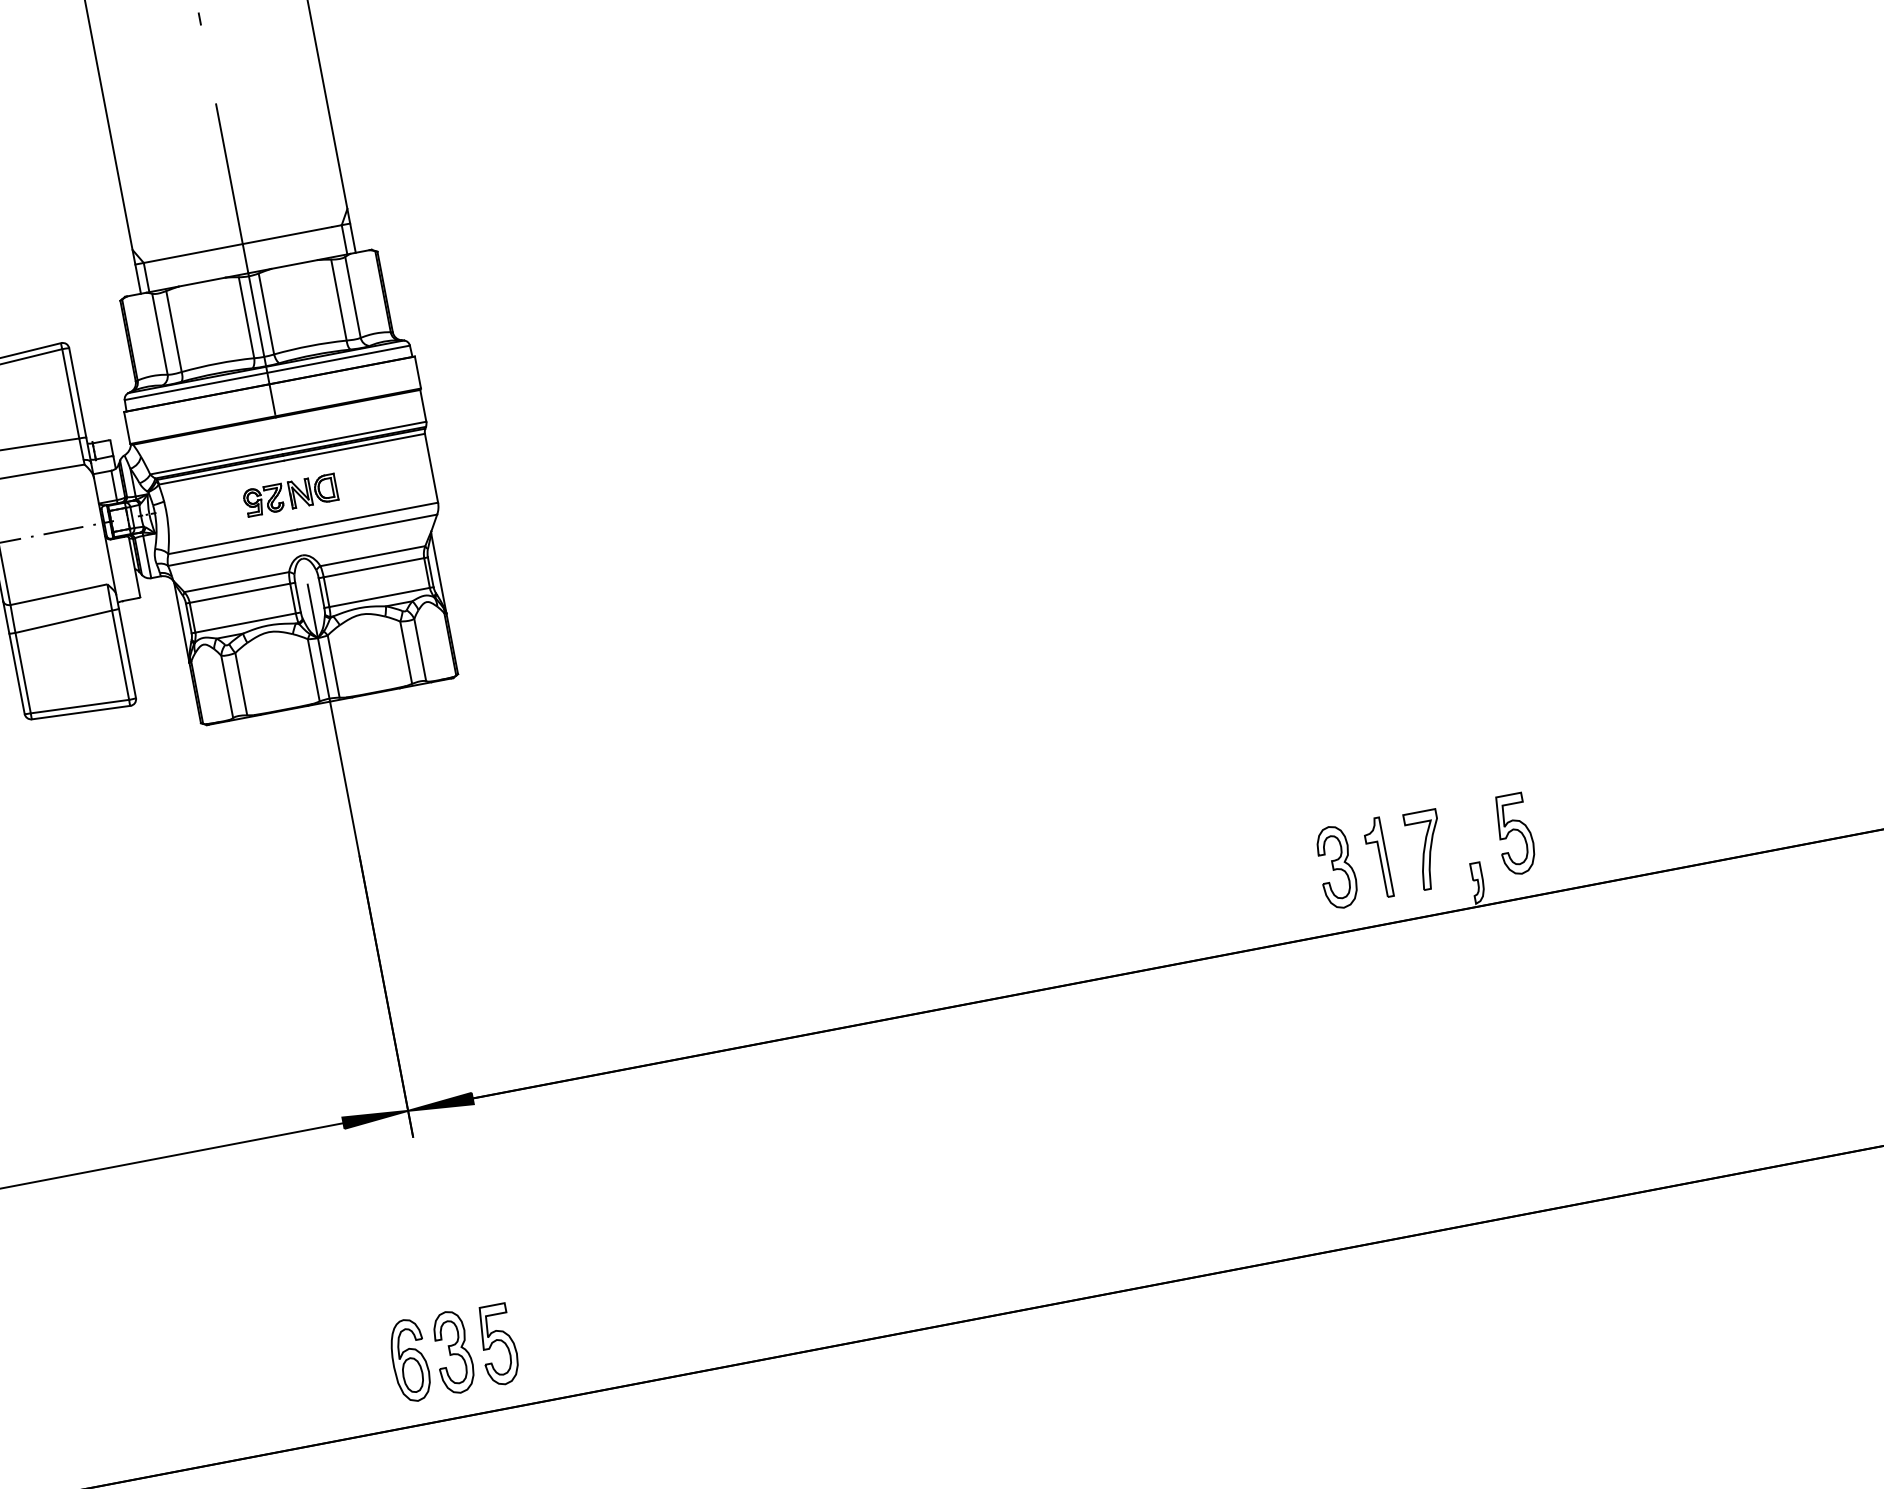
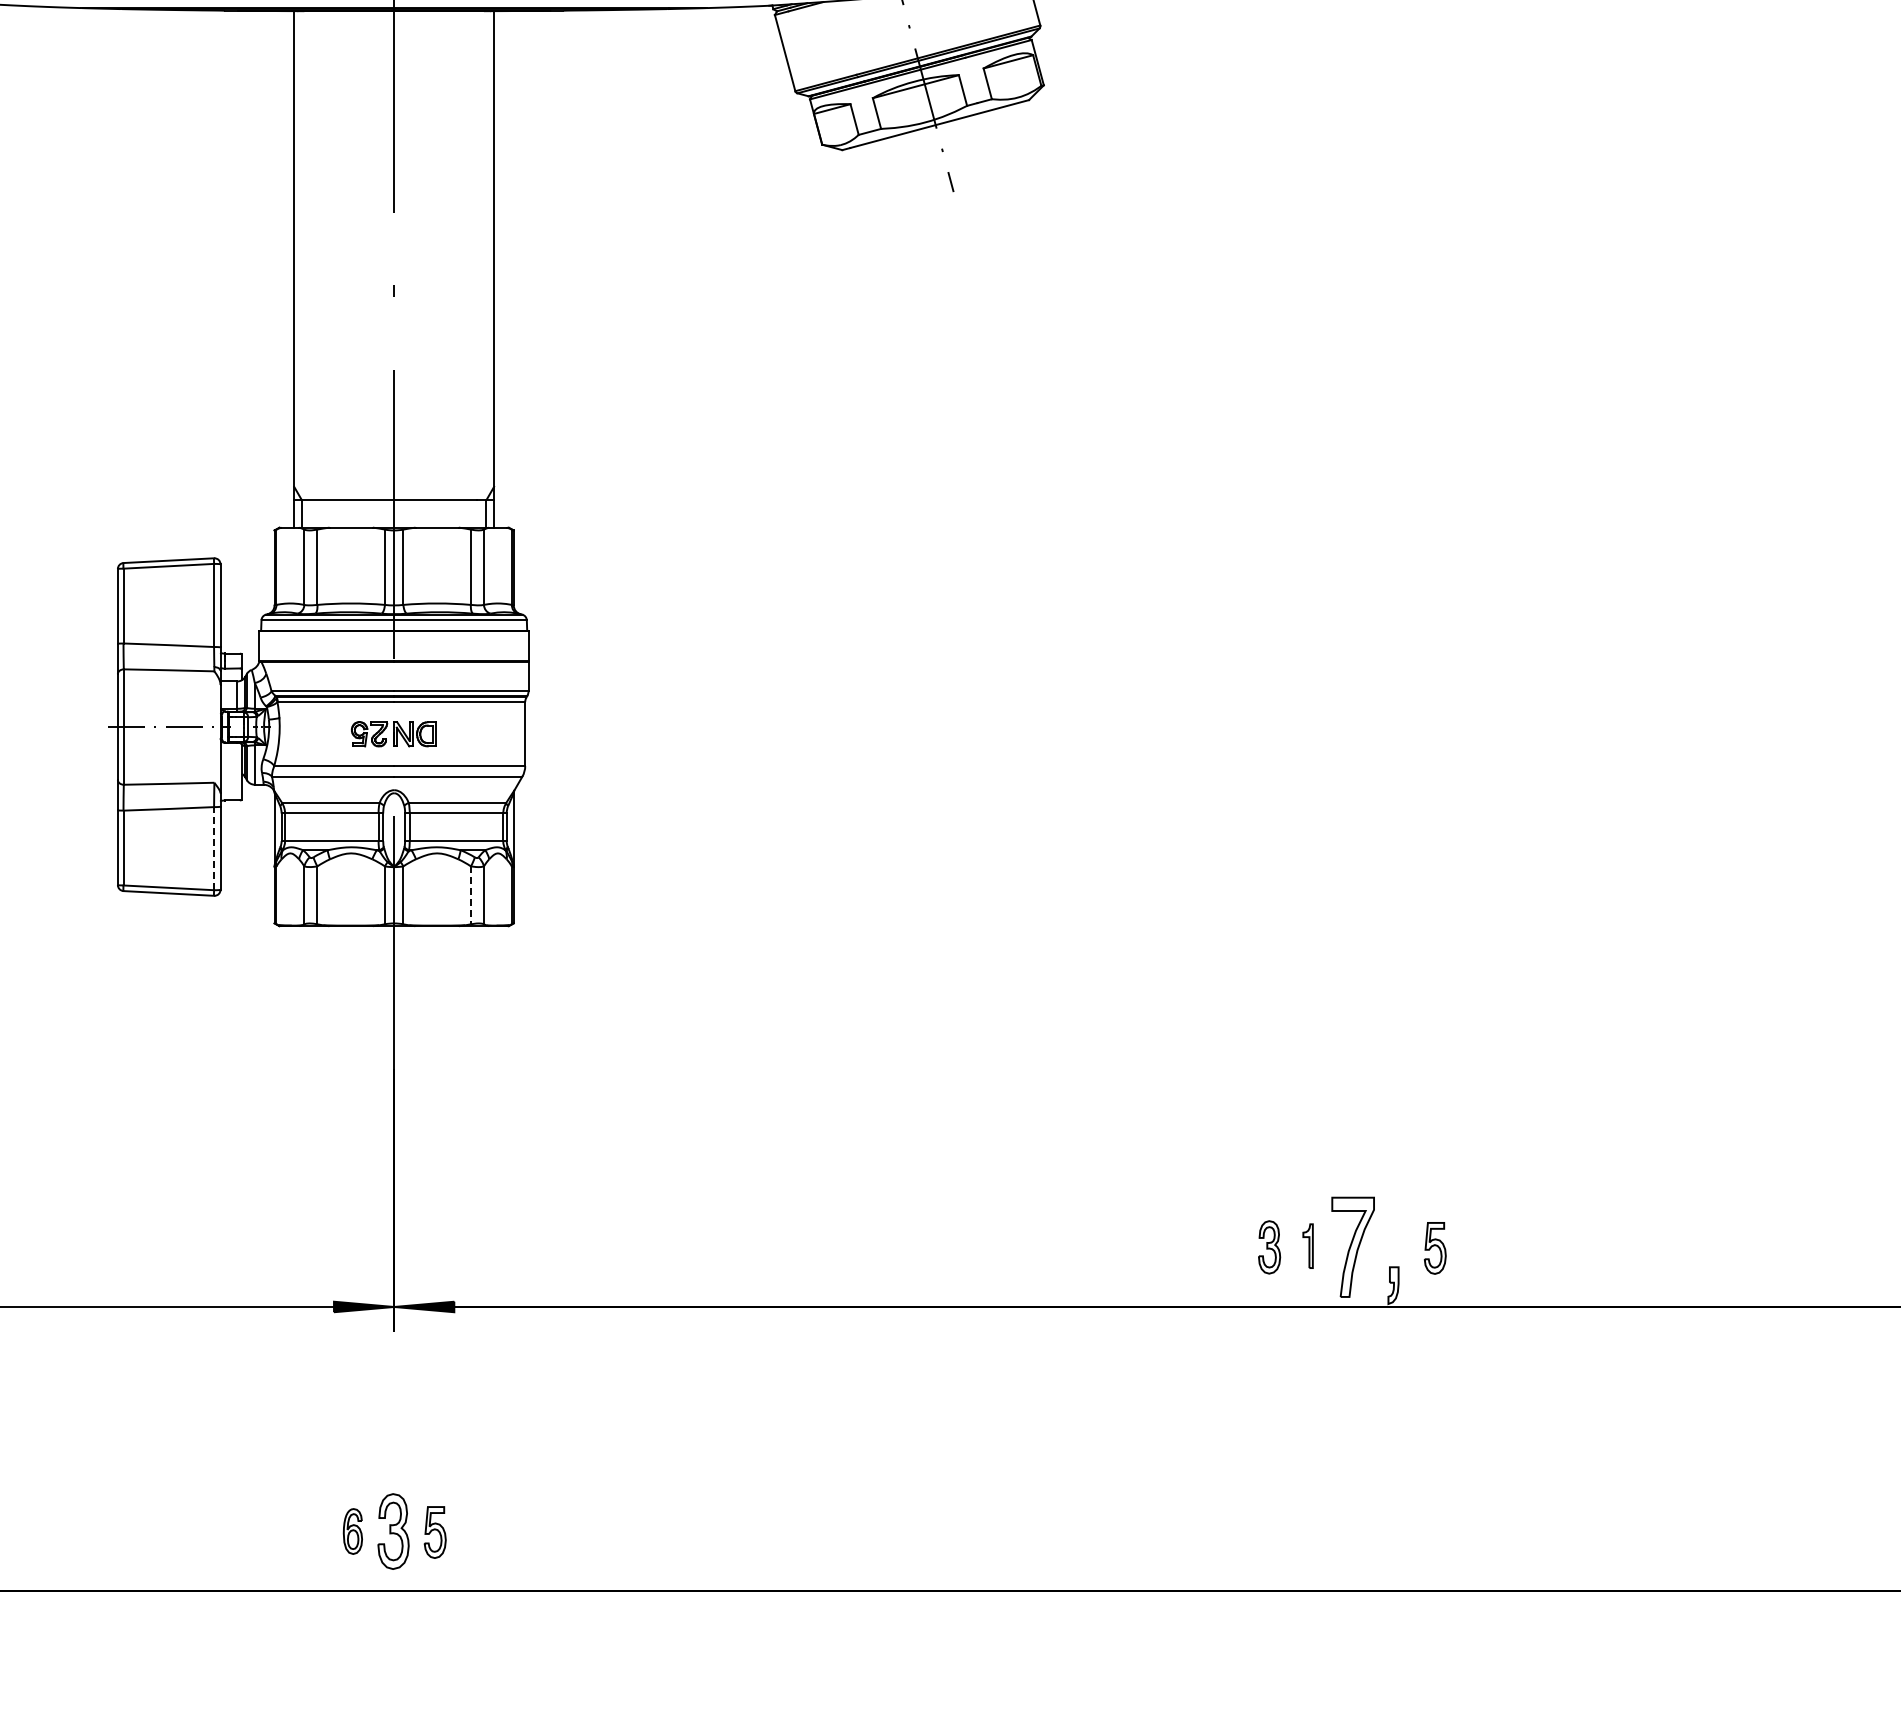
line: (405, 652) -> (470, 895), solid -> dashed
line: (121, 654) -> (214, 848), solid -> dashed
part: (1515, 834) -> (1435, 1248), size x0.7
part: (1425, 850) -> (1352, 1247), size x1.4
part: (1377, 857) -> (1307, 1245), size x0.6
part: (1336, 867) -> (1269, 1247), size x0.7
part: (498, 1344) -> (435, 1532), size x0.7
part: (409, 1360) -> (352, 1531), size x0.6

